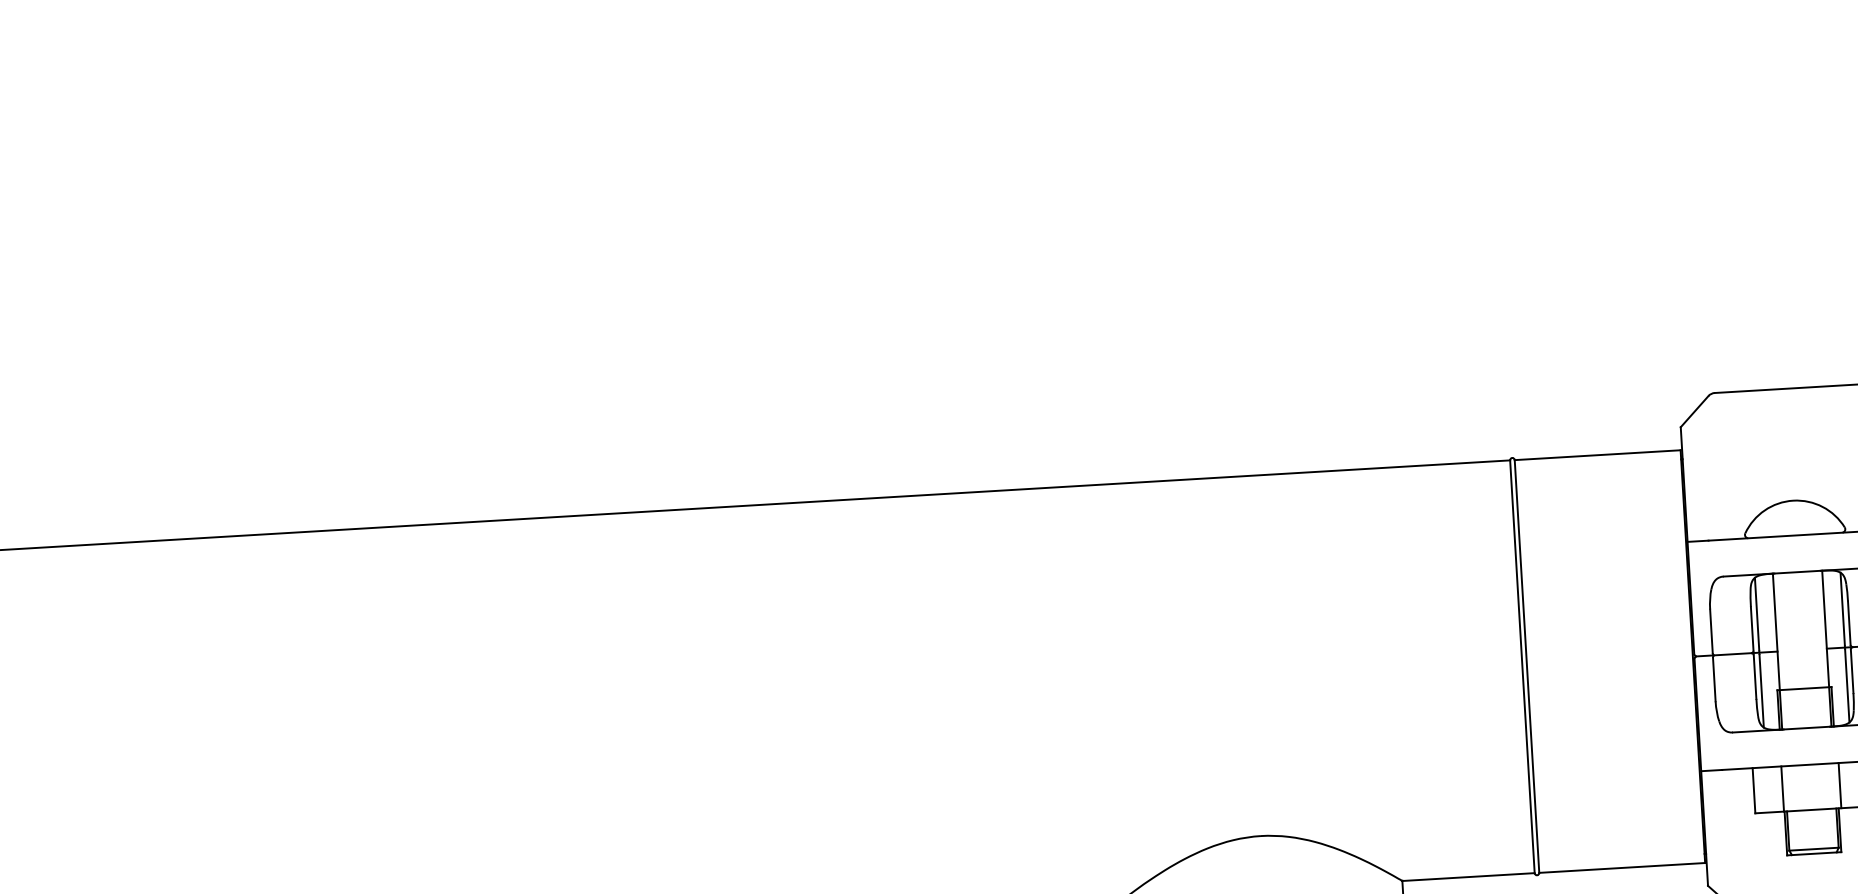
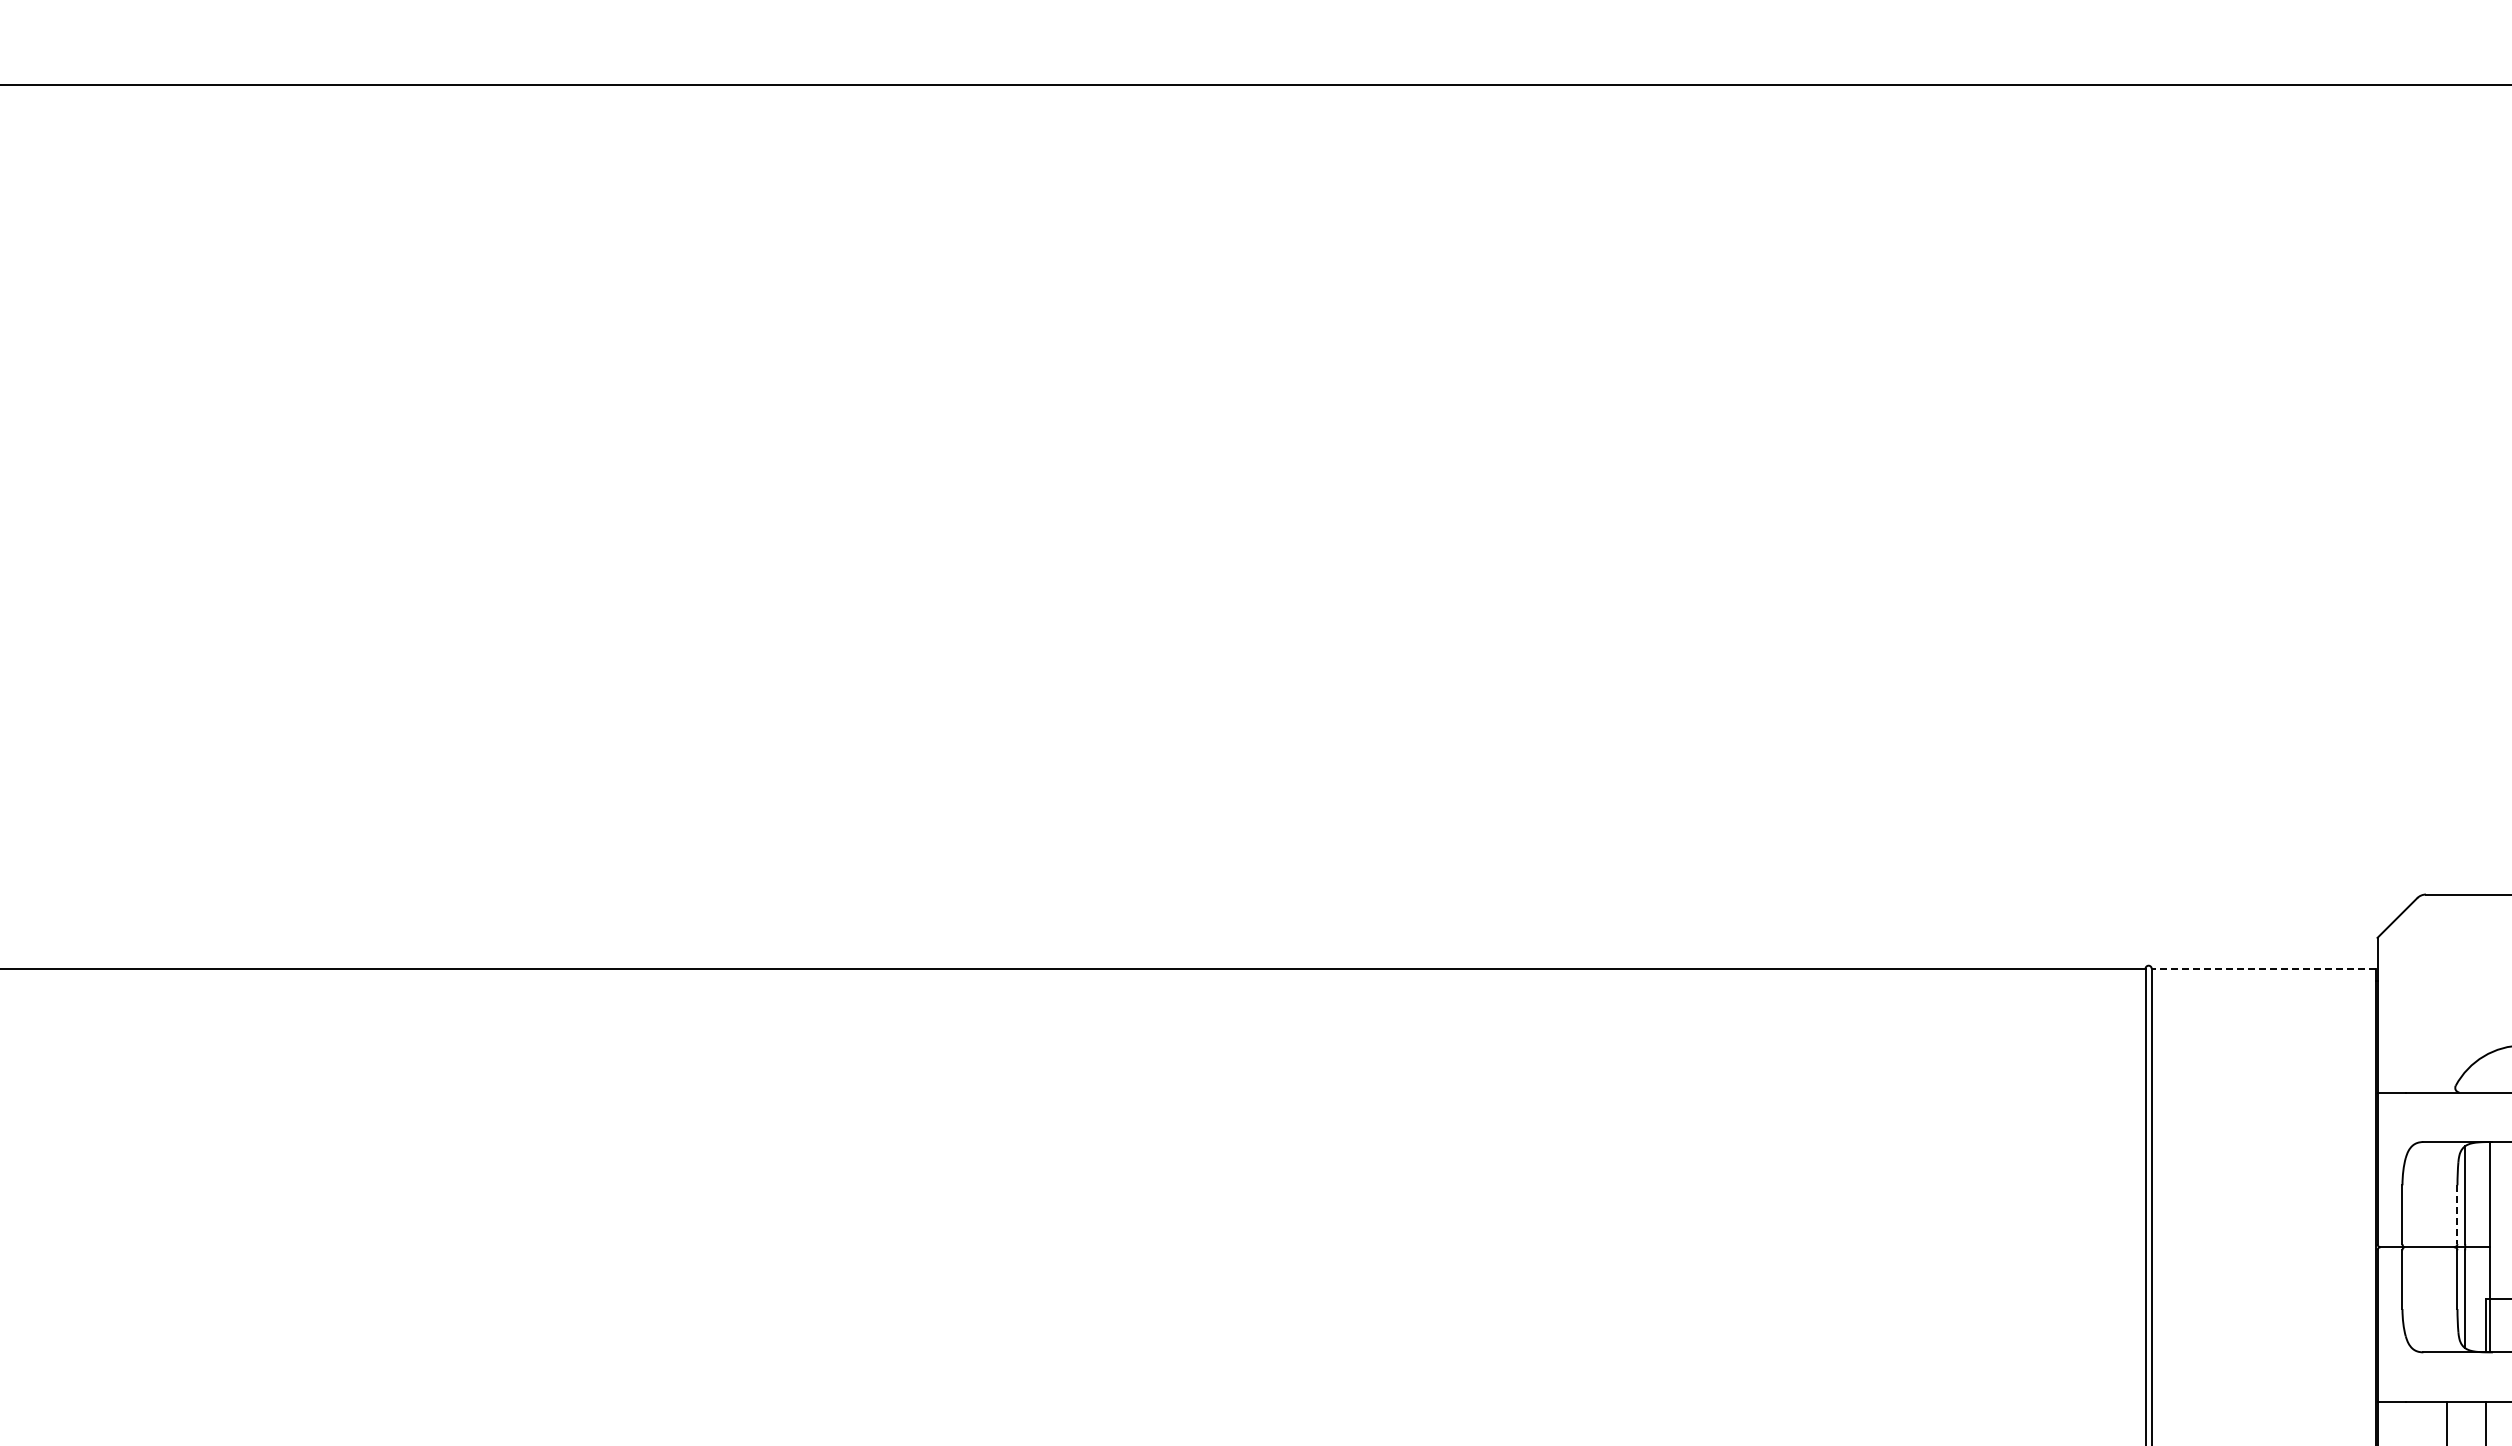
line: (1597, 454) -> (2263, 968), solid -> dashed
line: (1752, 629) -> (2457, 1215), solid -> dashed

